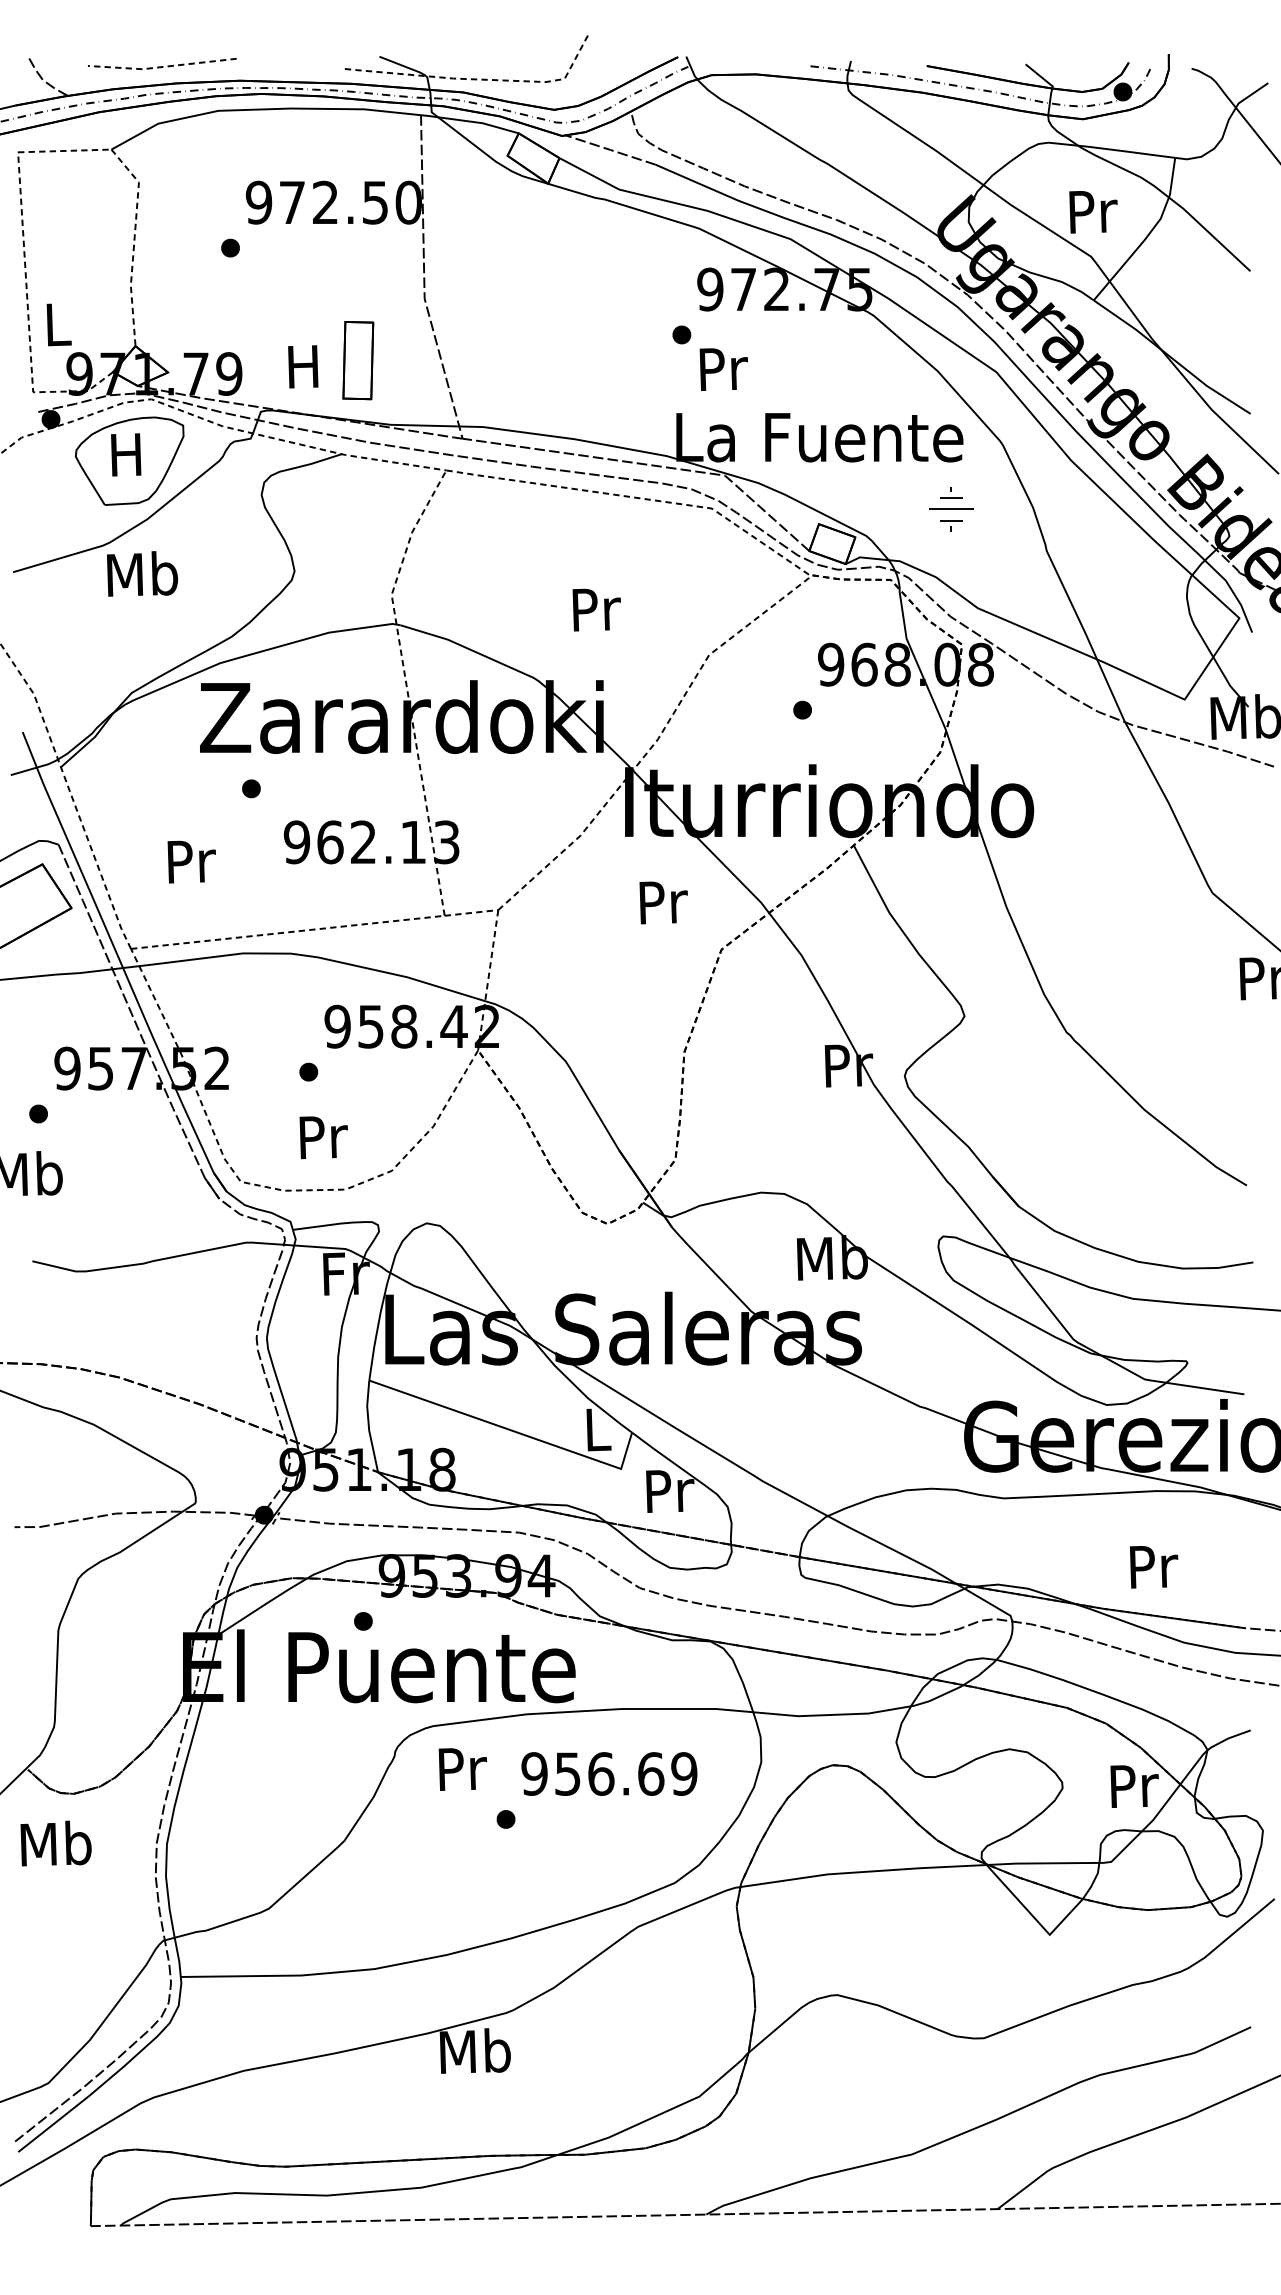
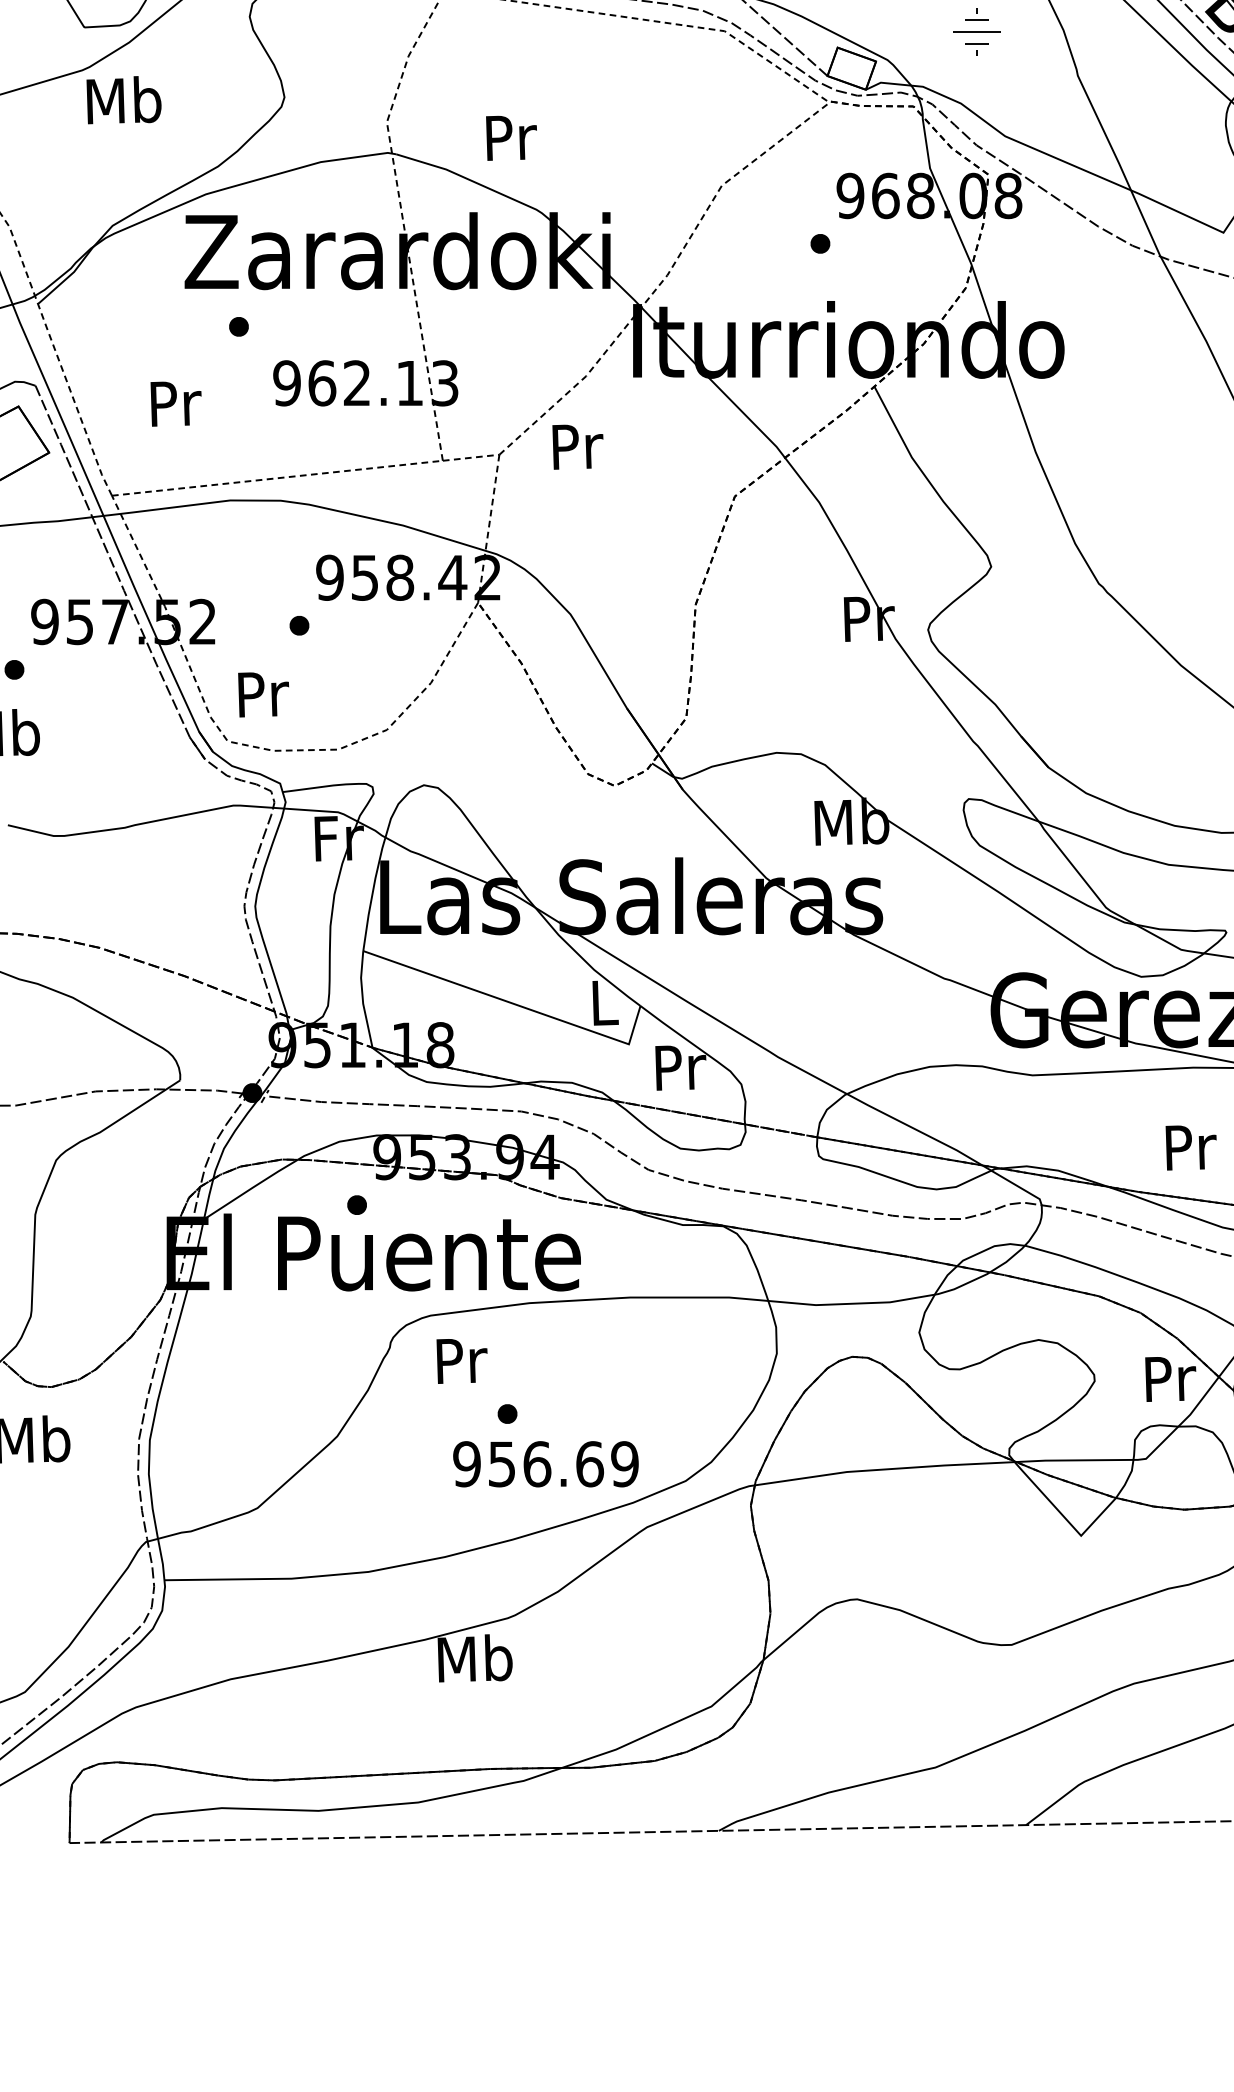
text: (596, 609) -> (511, 137), moved
text: (663, 902) -> (577, 446), moved
text: (323, 1137) -> (263, 694), moved
text: (609, 1773) -> (546, 1463), moved

